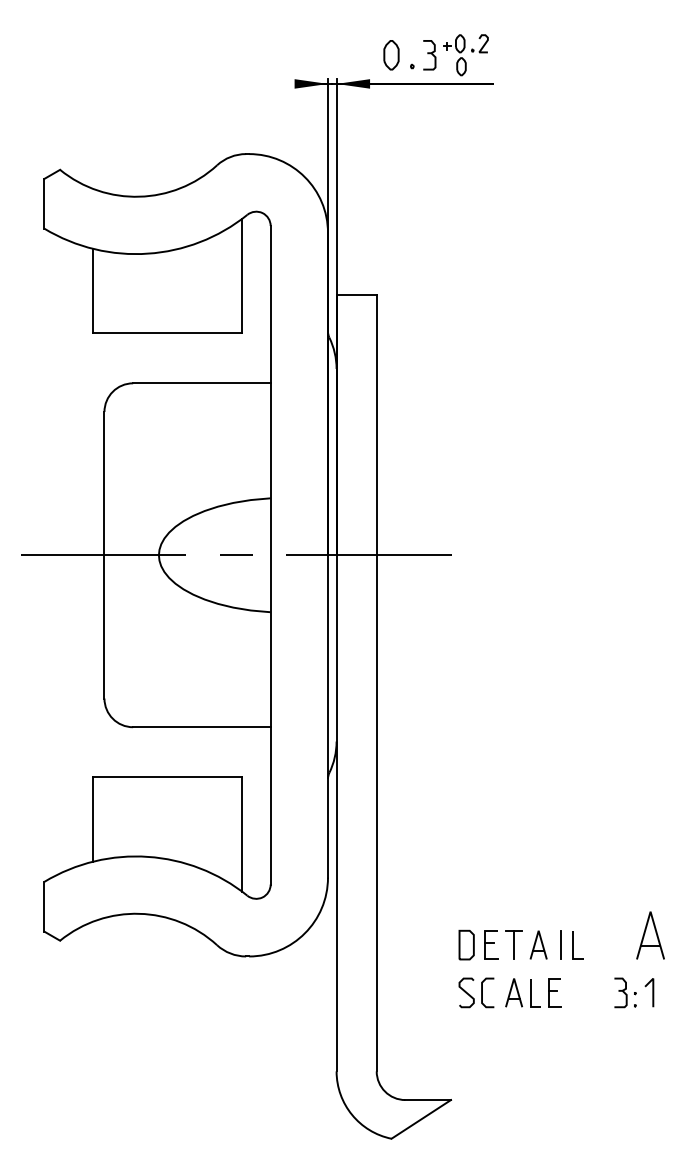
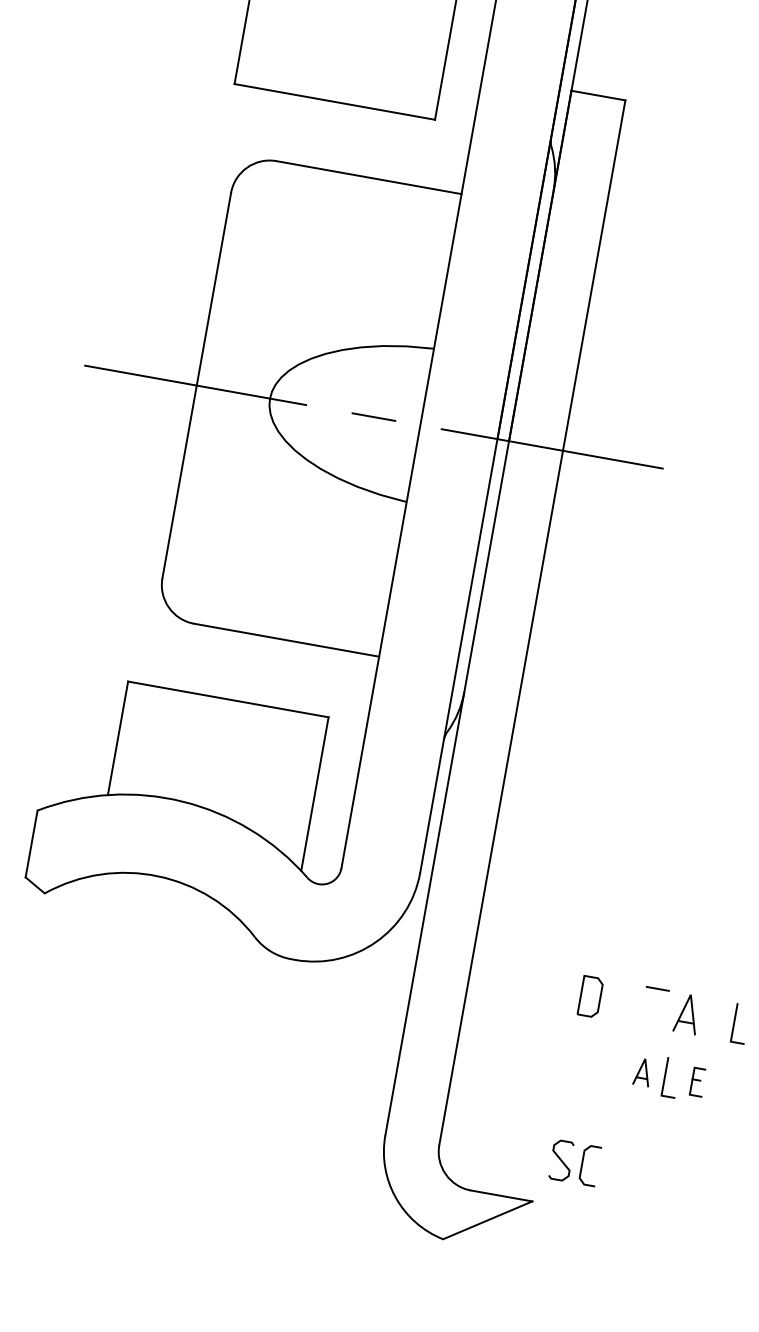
part: (491, 944) -> (624, 1001), removed
line: (514, 944) -> (655, 1007), removed
line: (560, 944) -> (716, 1018), removed
part: (476, 992) -> (574, 1162), moved
part: (513, 992) -> (642, 1071), size x0.7
part: (554, 992) -> (697, 1081), size x0.7

